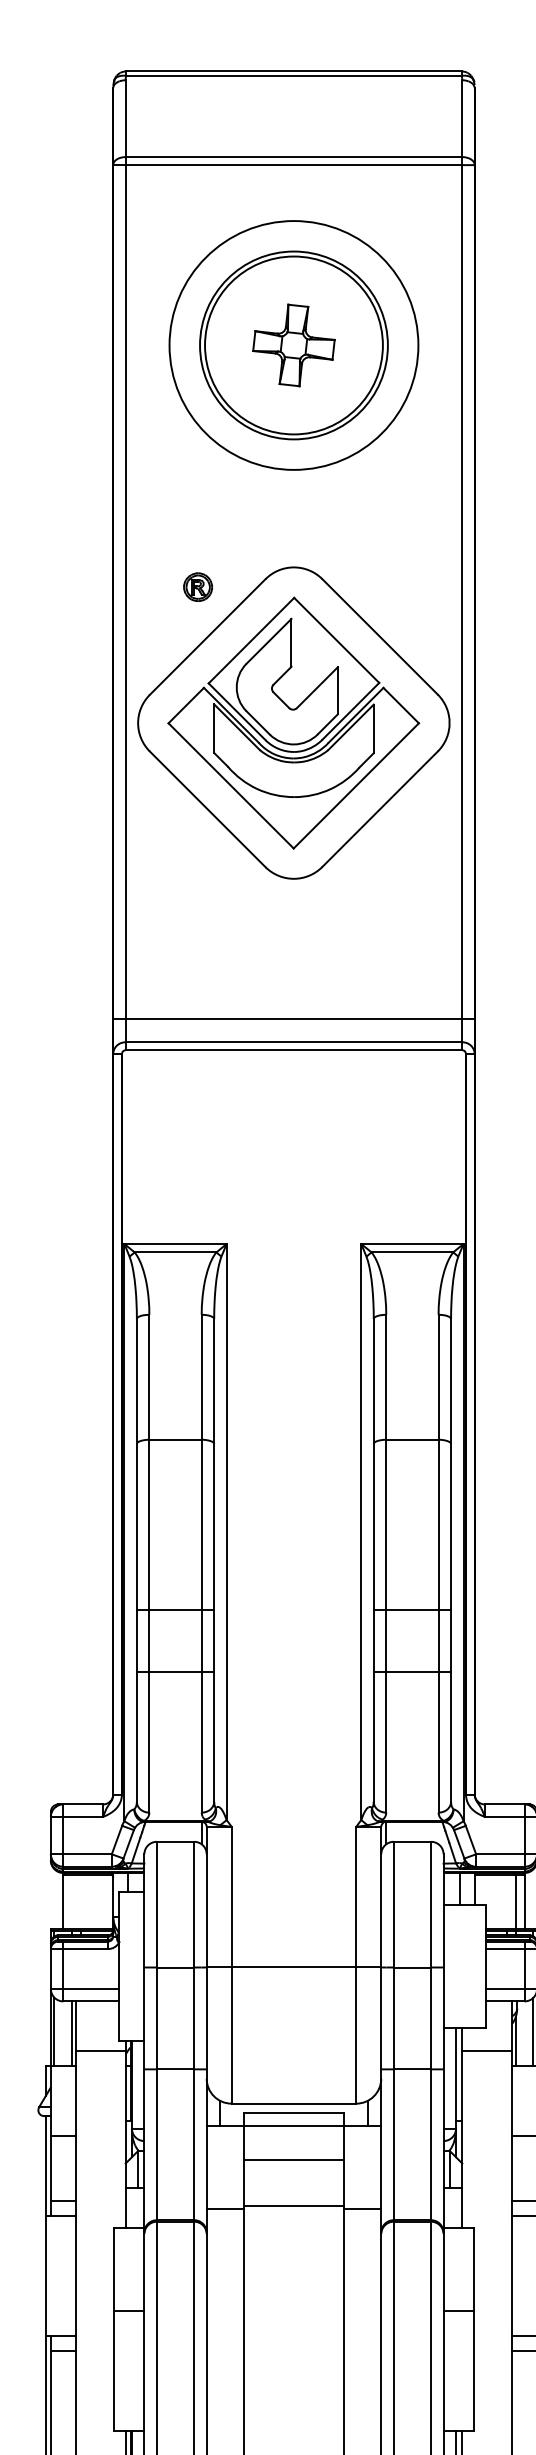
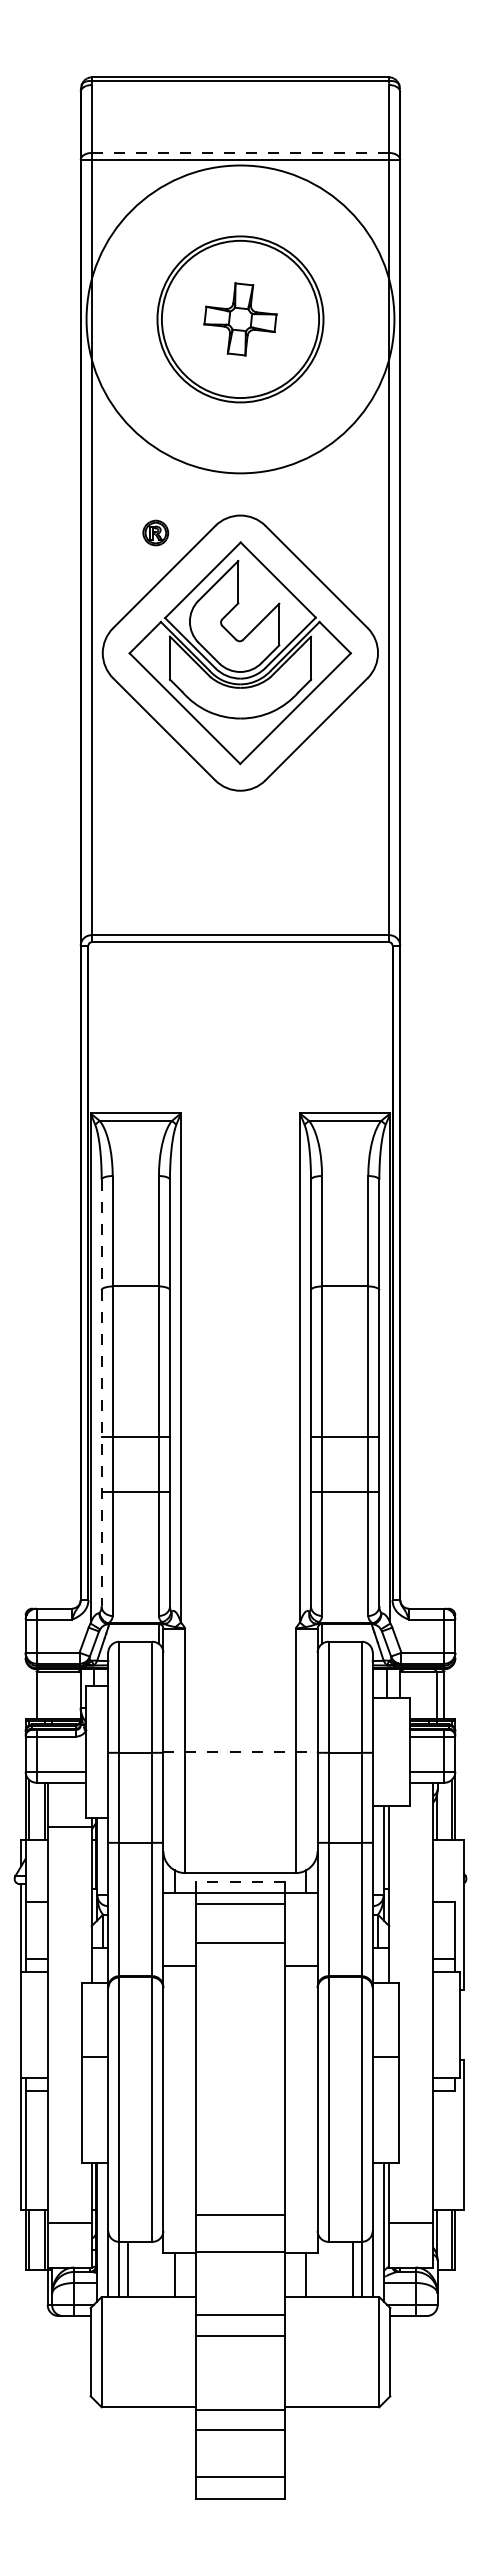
line: (293, 156) -> (240, 152), solid -> dashed
circle: (293, 345) -> (240, 319), size x1.4
line: (293, 1019) -> (240, 915), removed
line: (136, 1560) -> (101, 1393), solid -> dashed
line: (295, 1966) -> (241, 1751), solid -> dashed
line: (487, 2050) -> (411, 1826), removed
line: (293, 2113) -> (240, 1881), solid -> dashed
line: (293, 2160) -> (240, 1904), moved
line: (293, 2205) -> (240, 1943), moved

